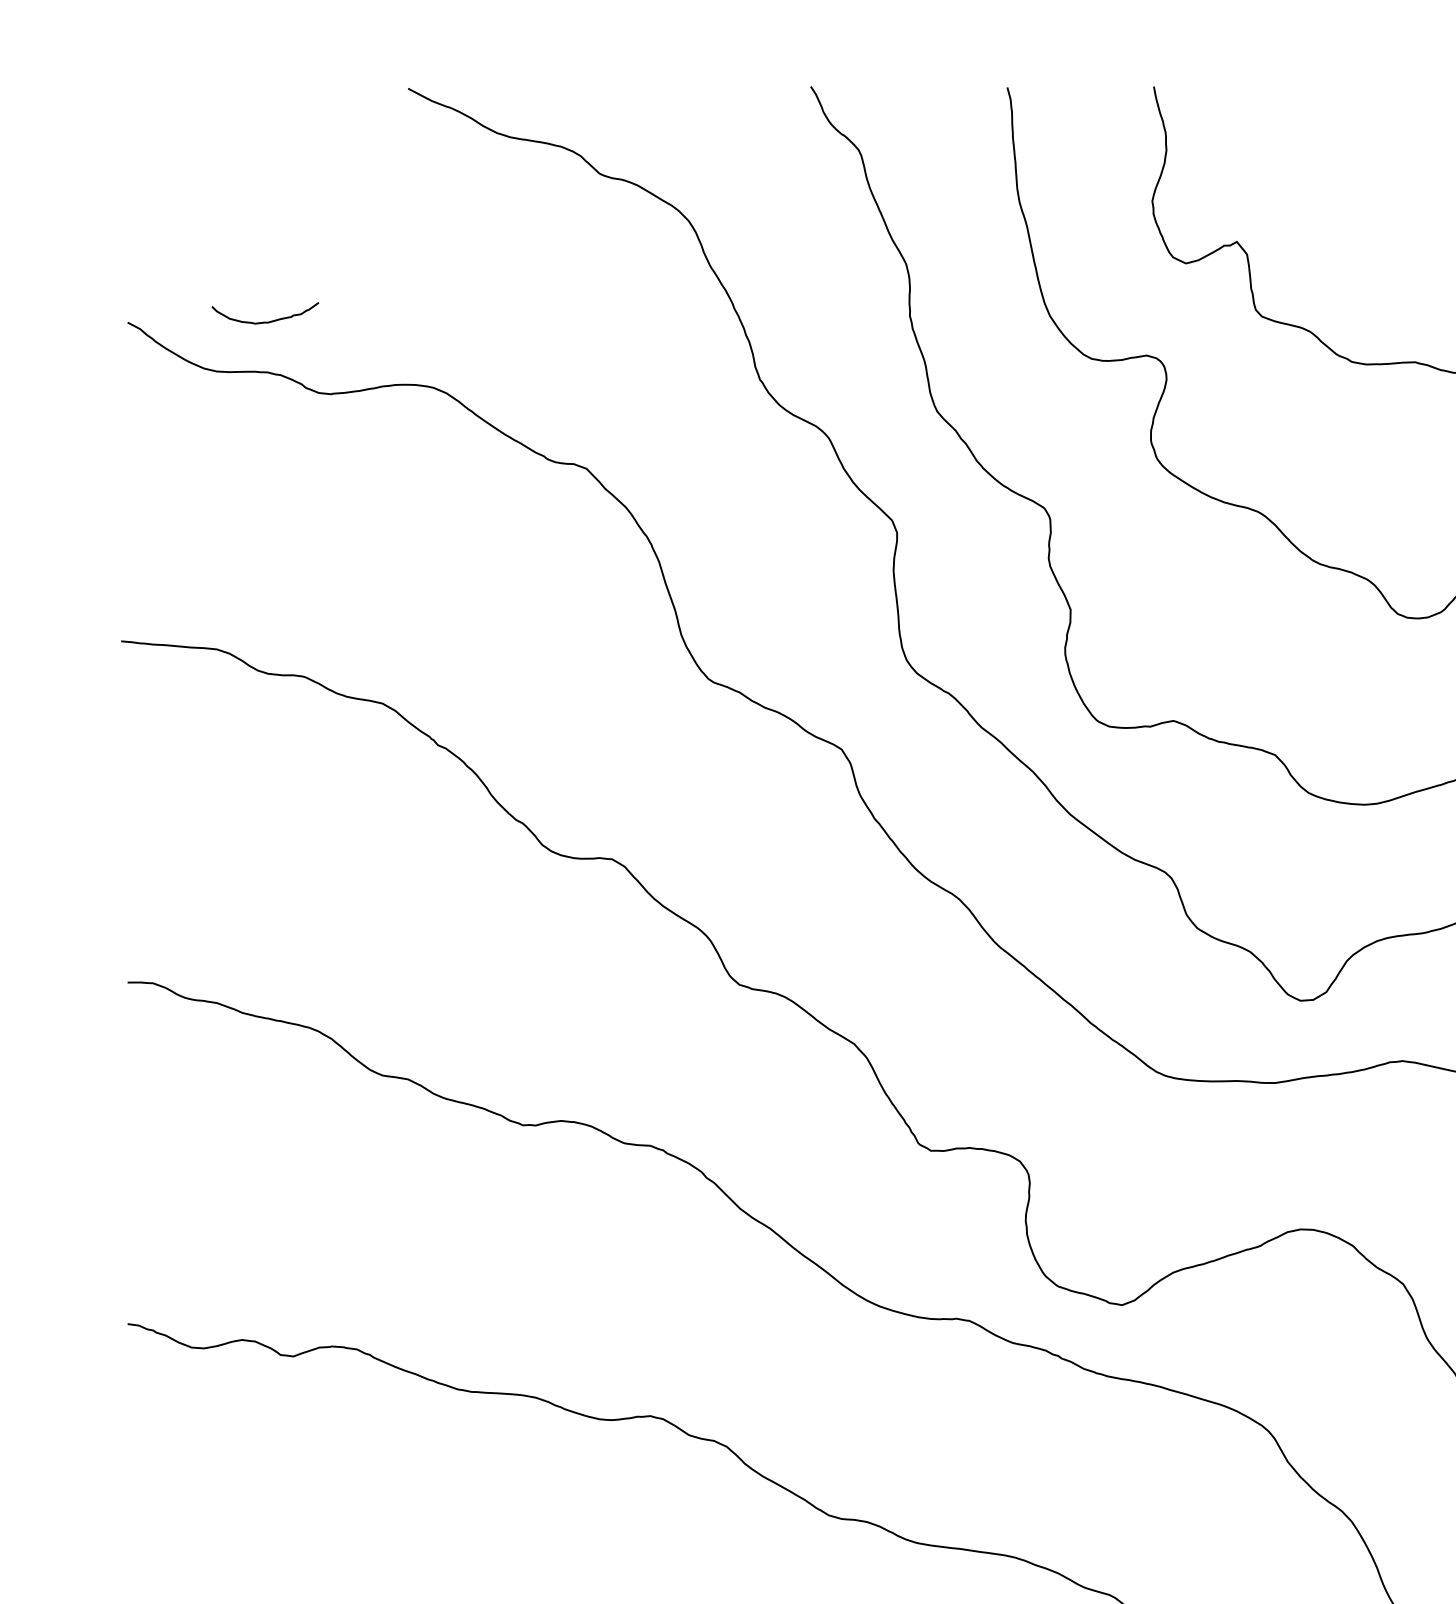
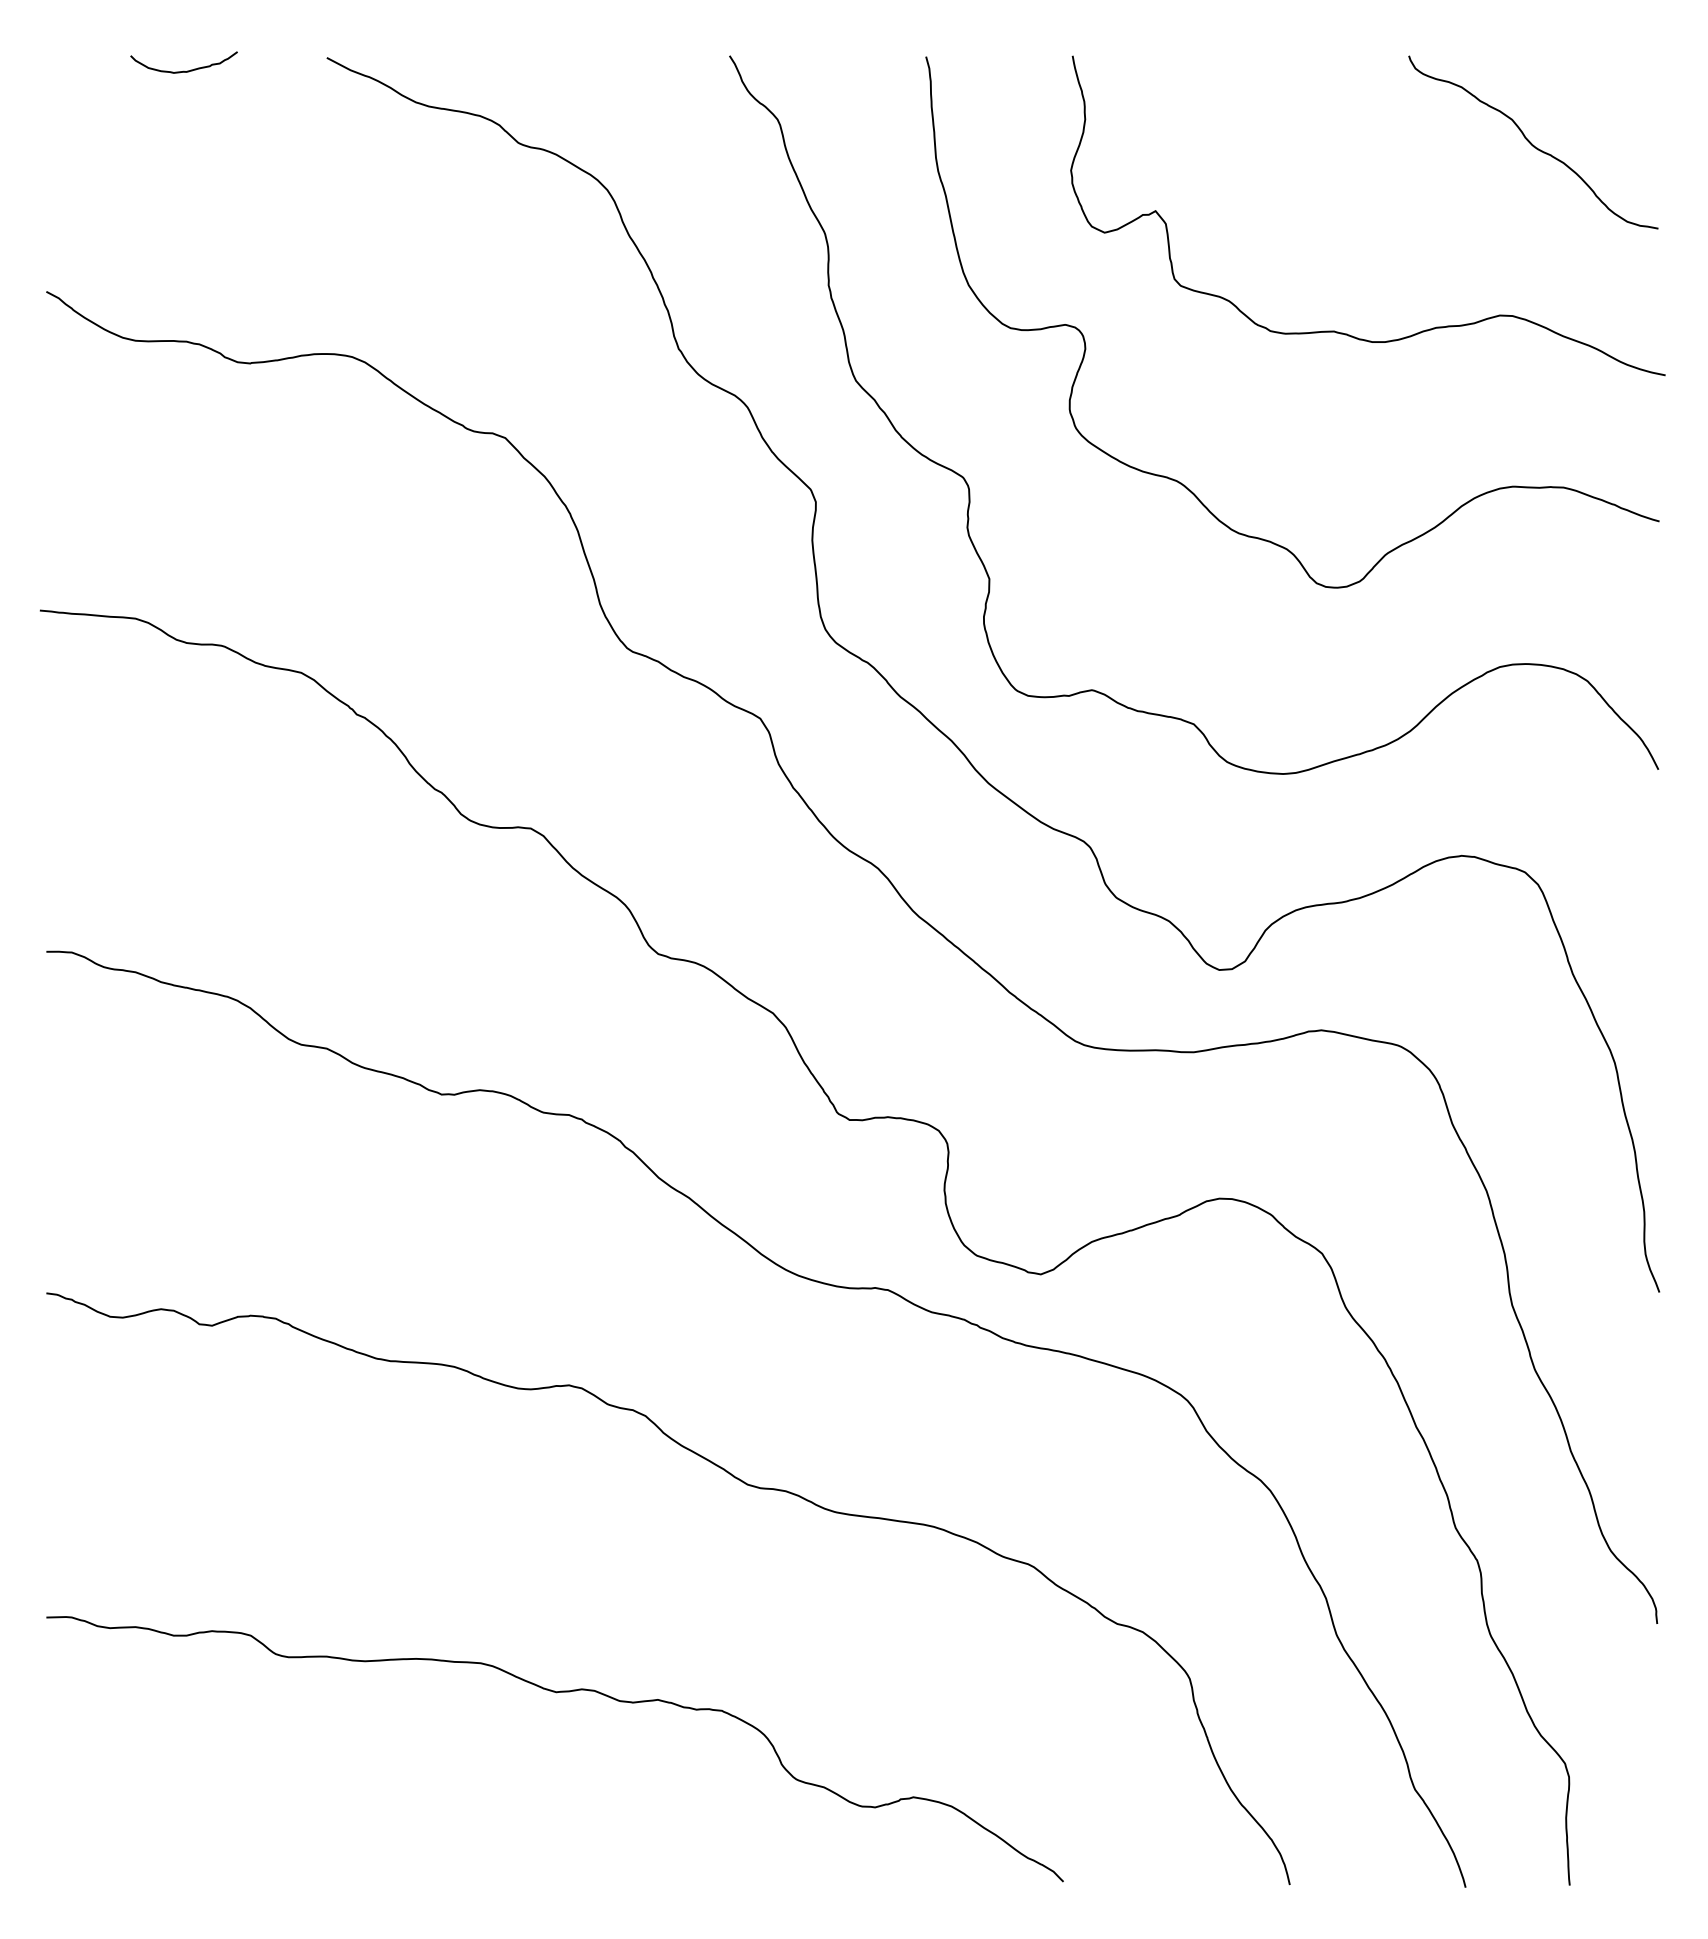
curve: (264, 321) -> (183, 70), moved

